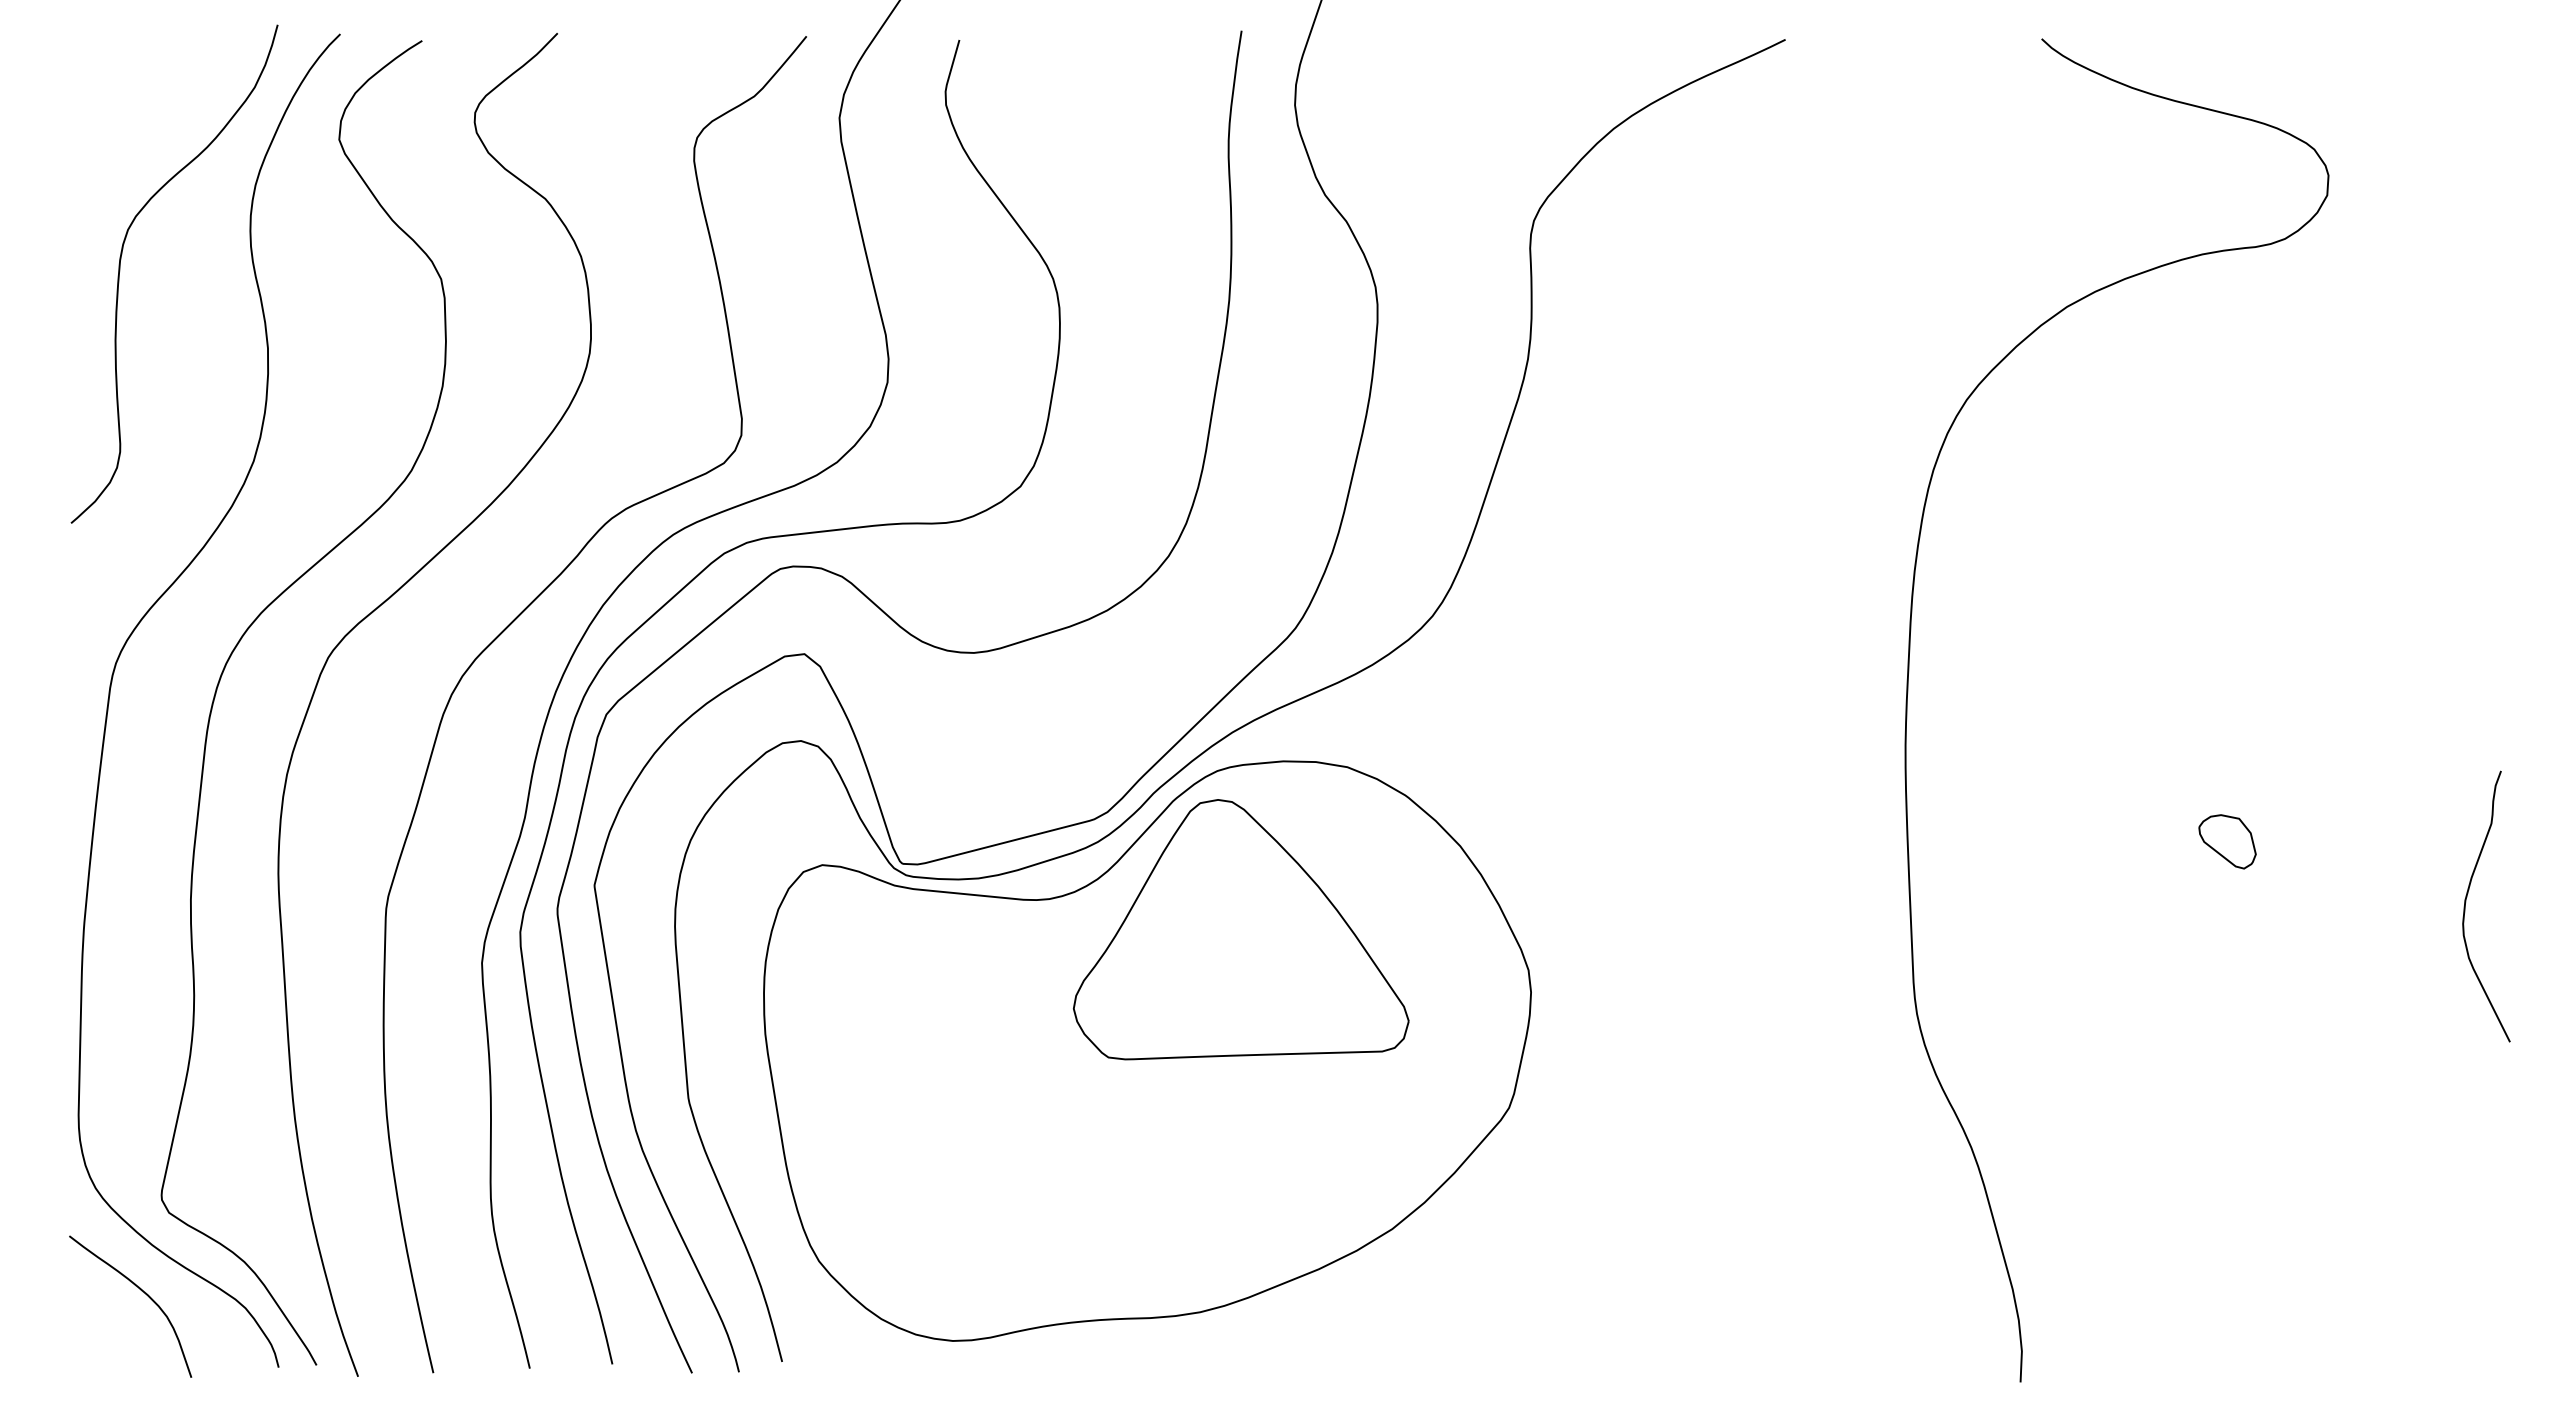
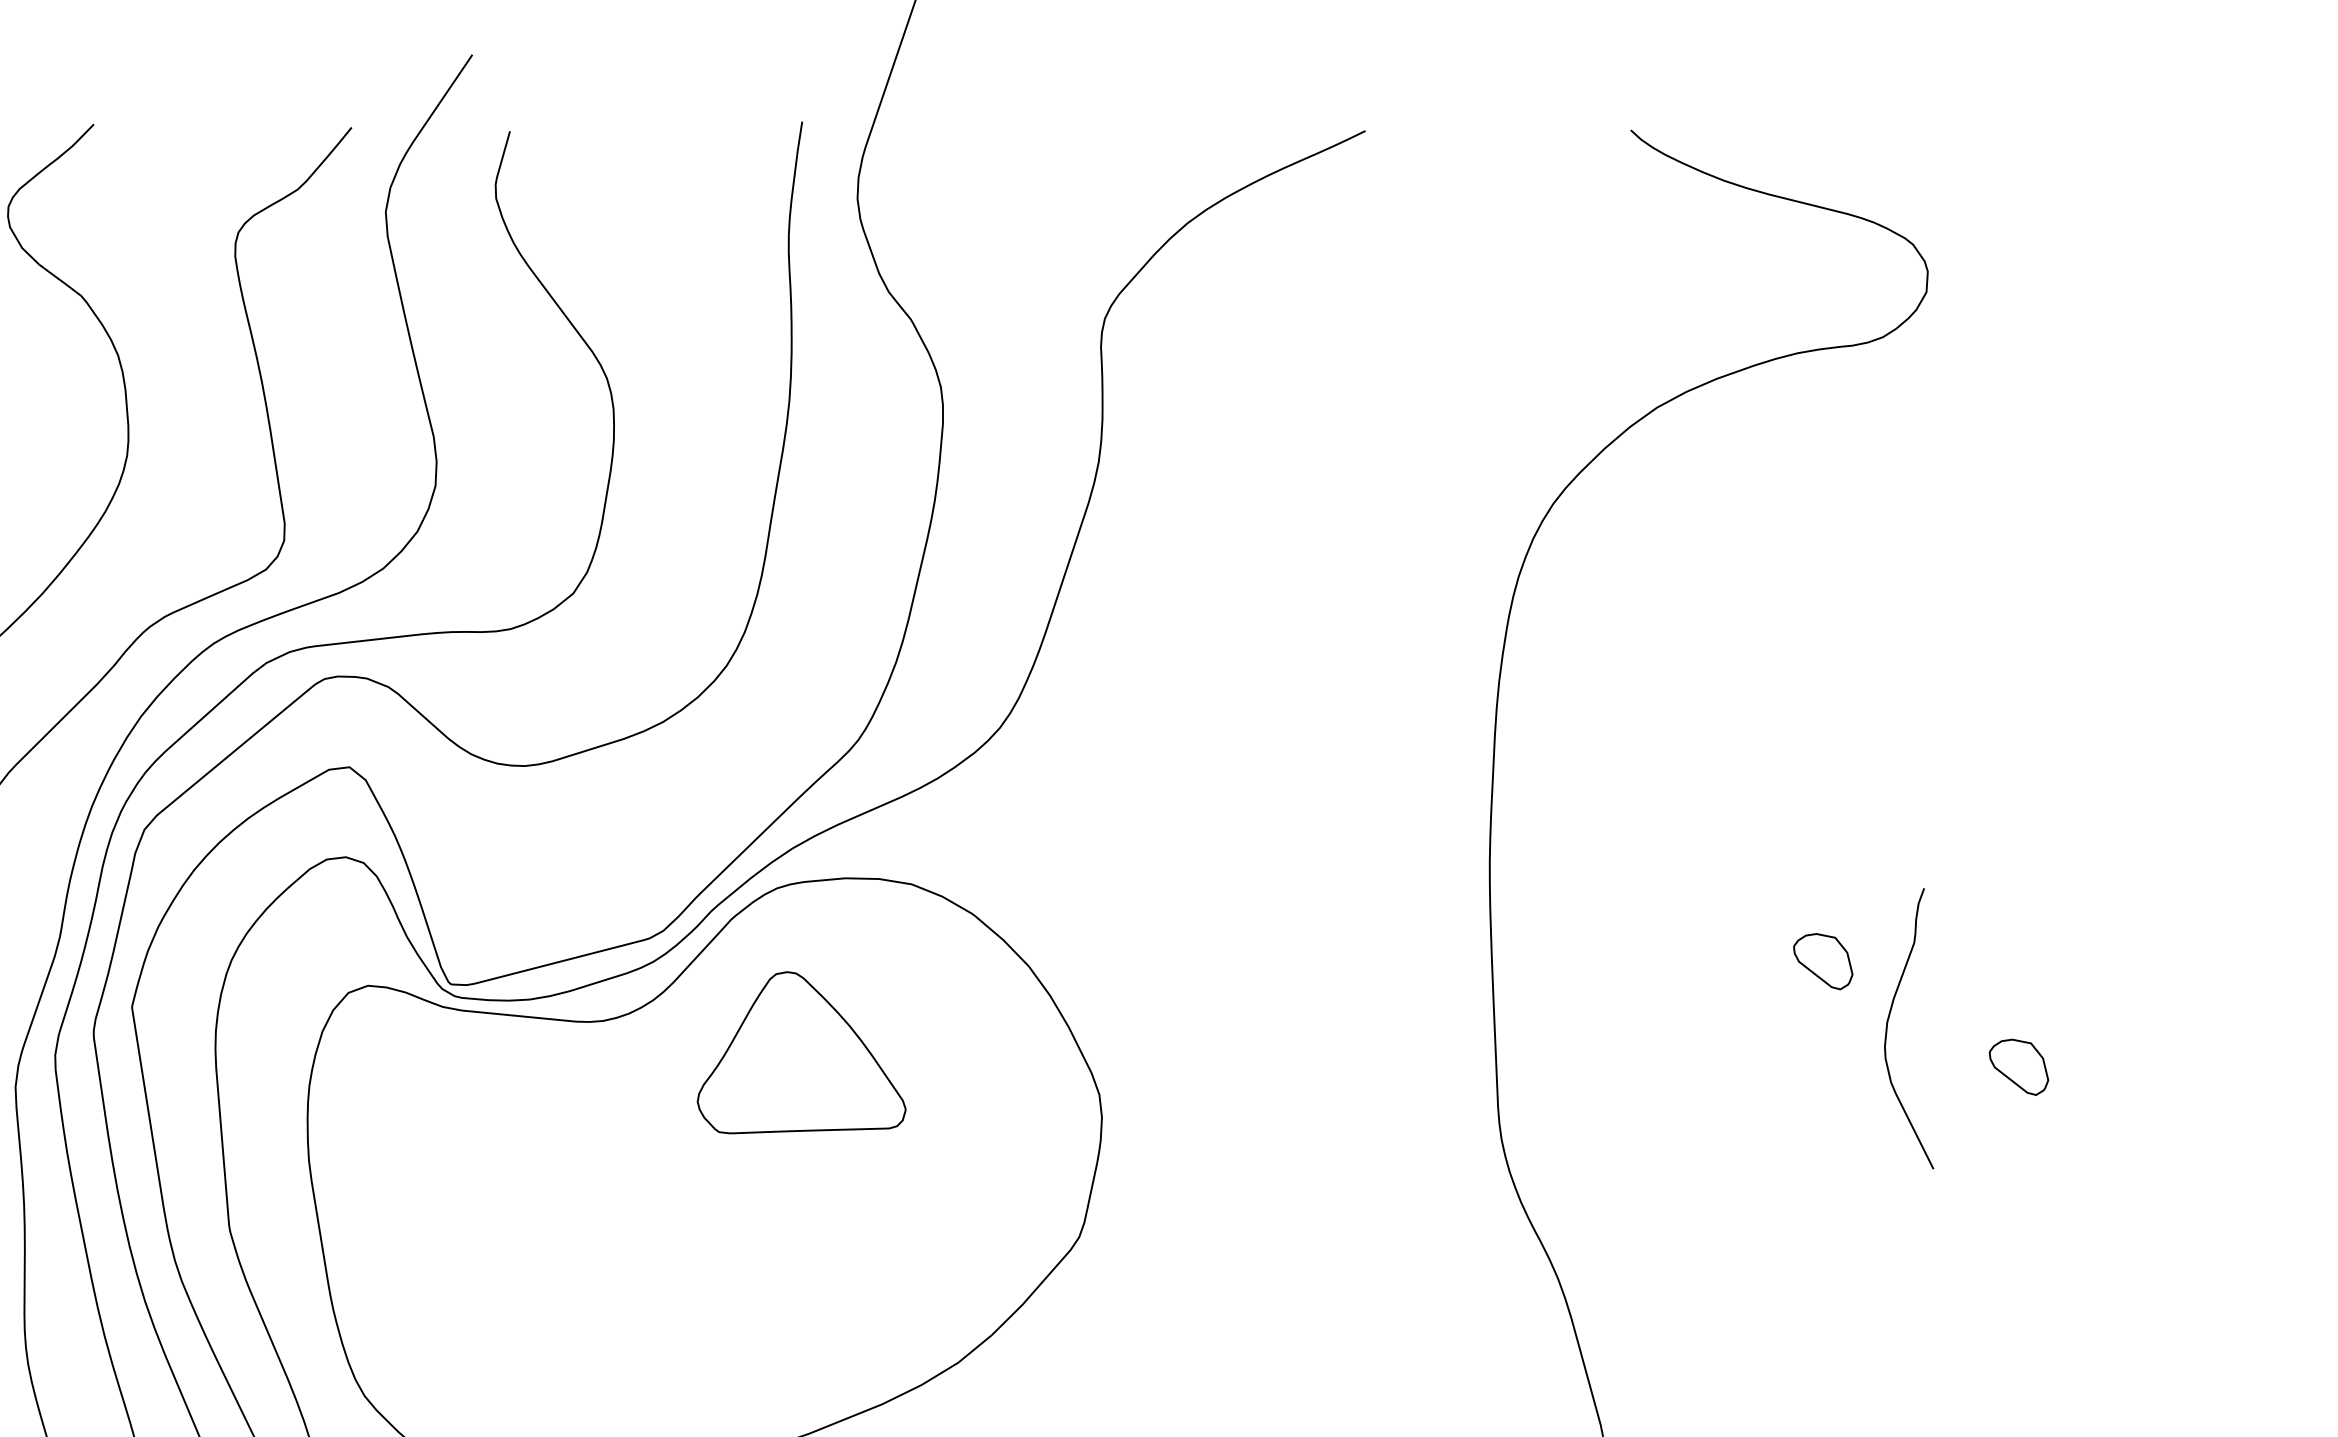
curve: (2466, 902) -> (1888, 1024), moved
part: (1240, 929) -> (801, 1052), size x0.6
part: (2416, 943) -> (2018, 1066), added

